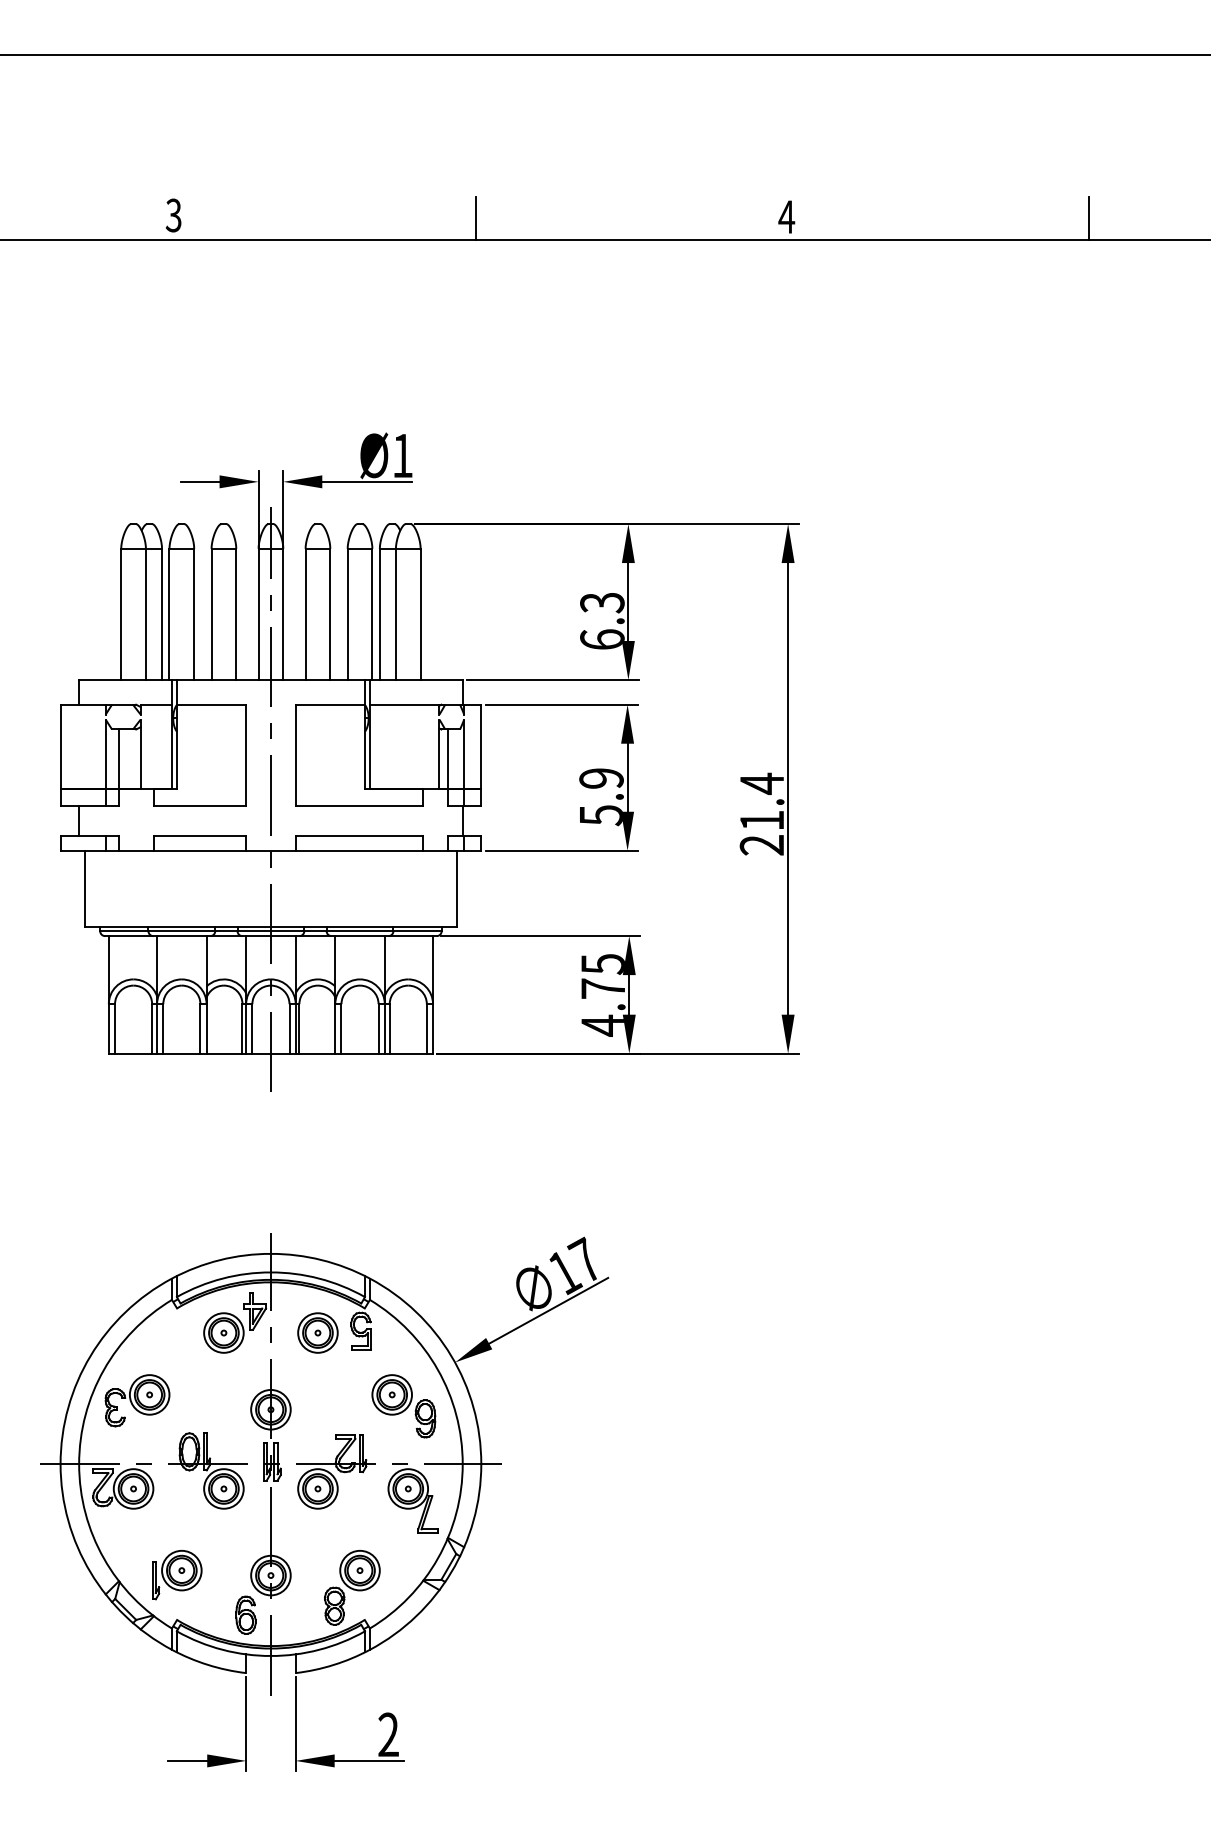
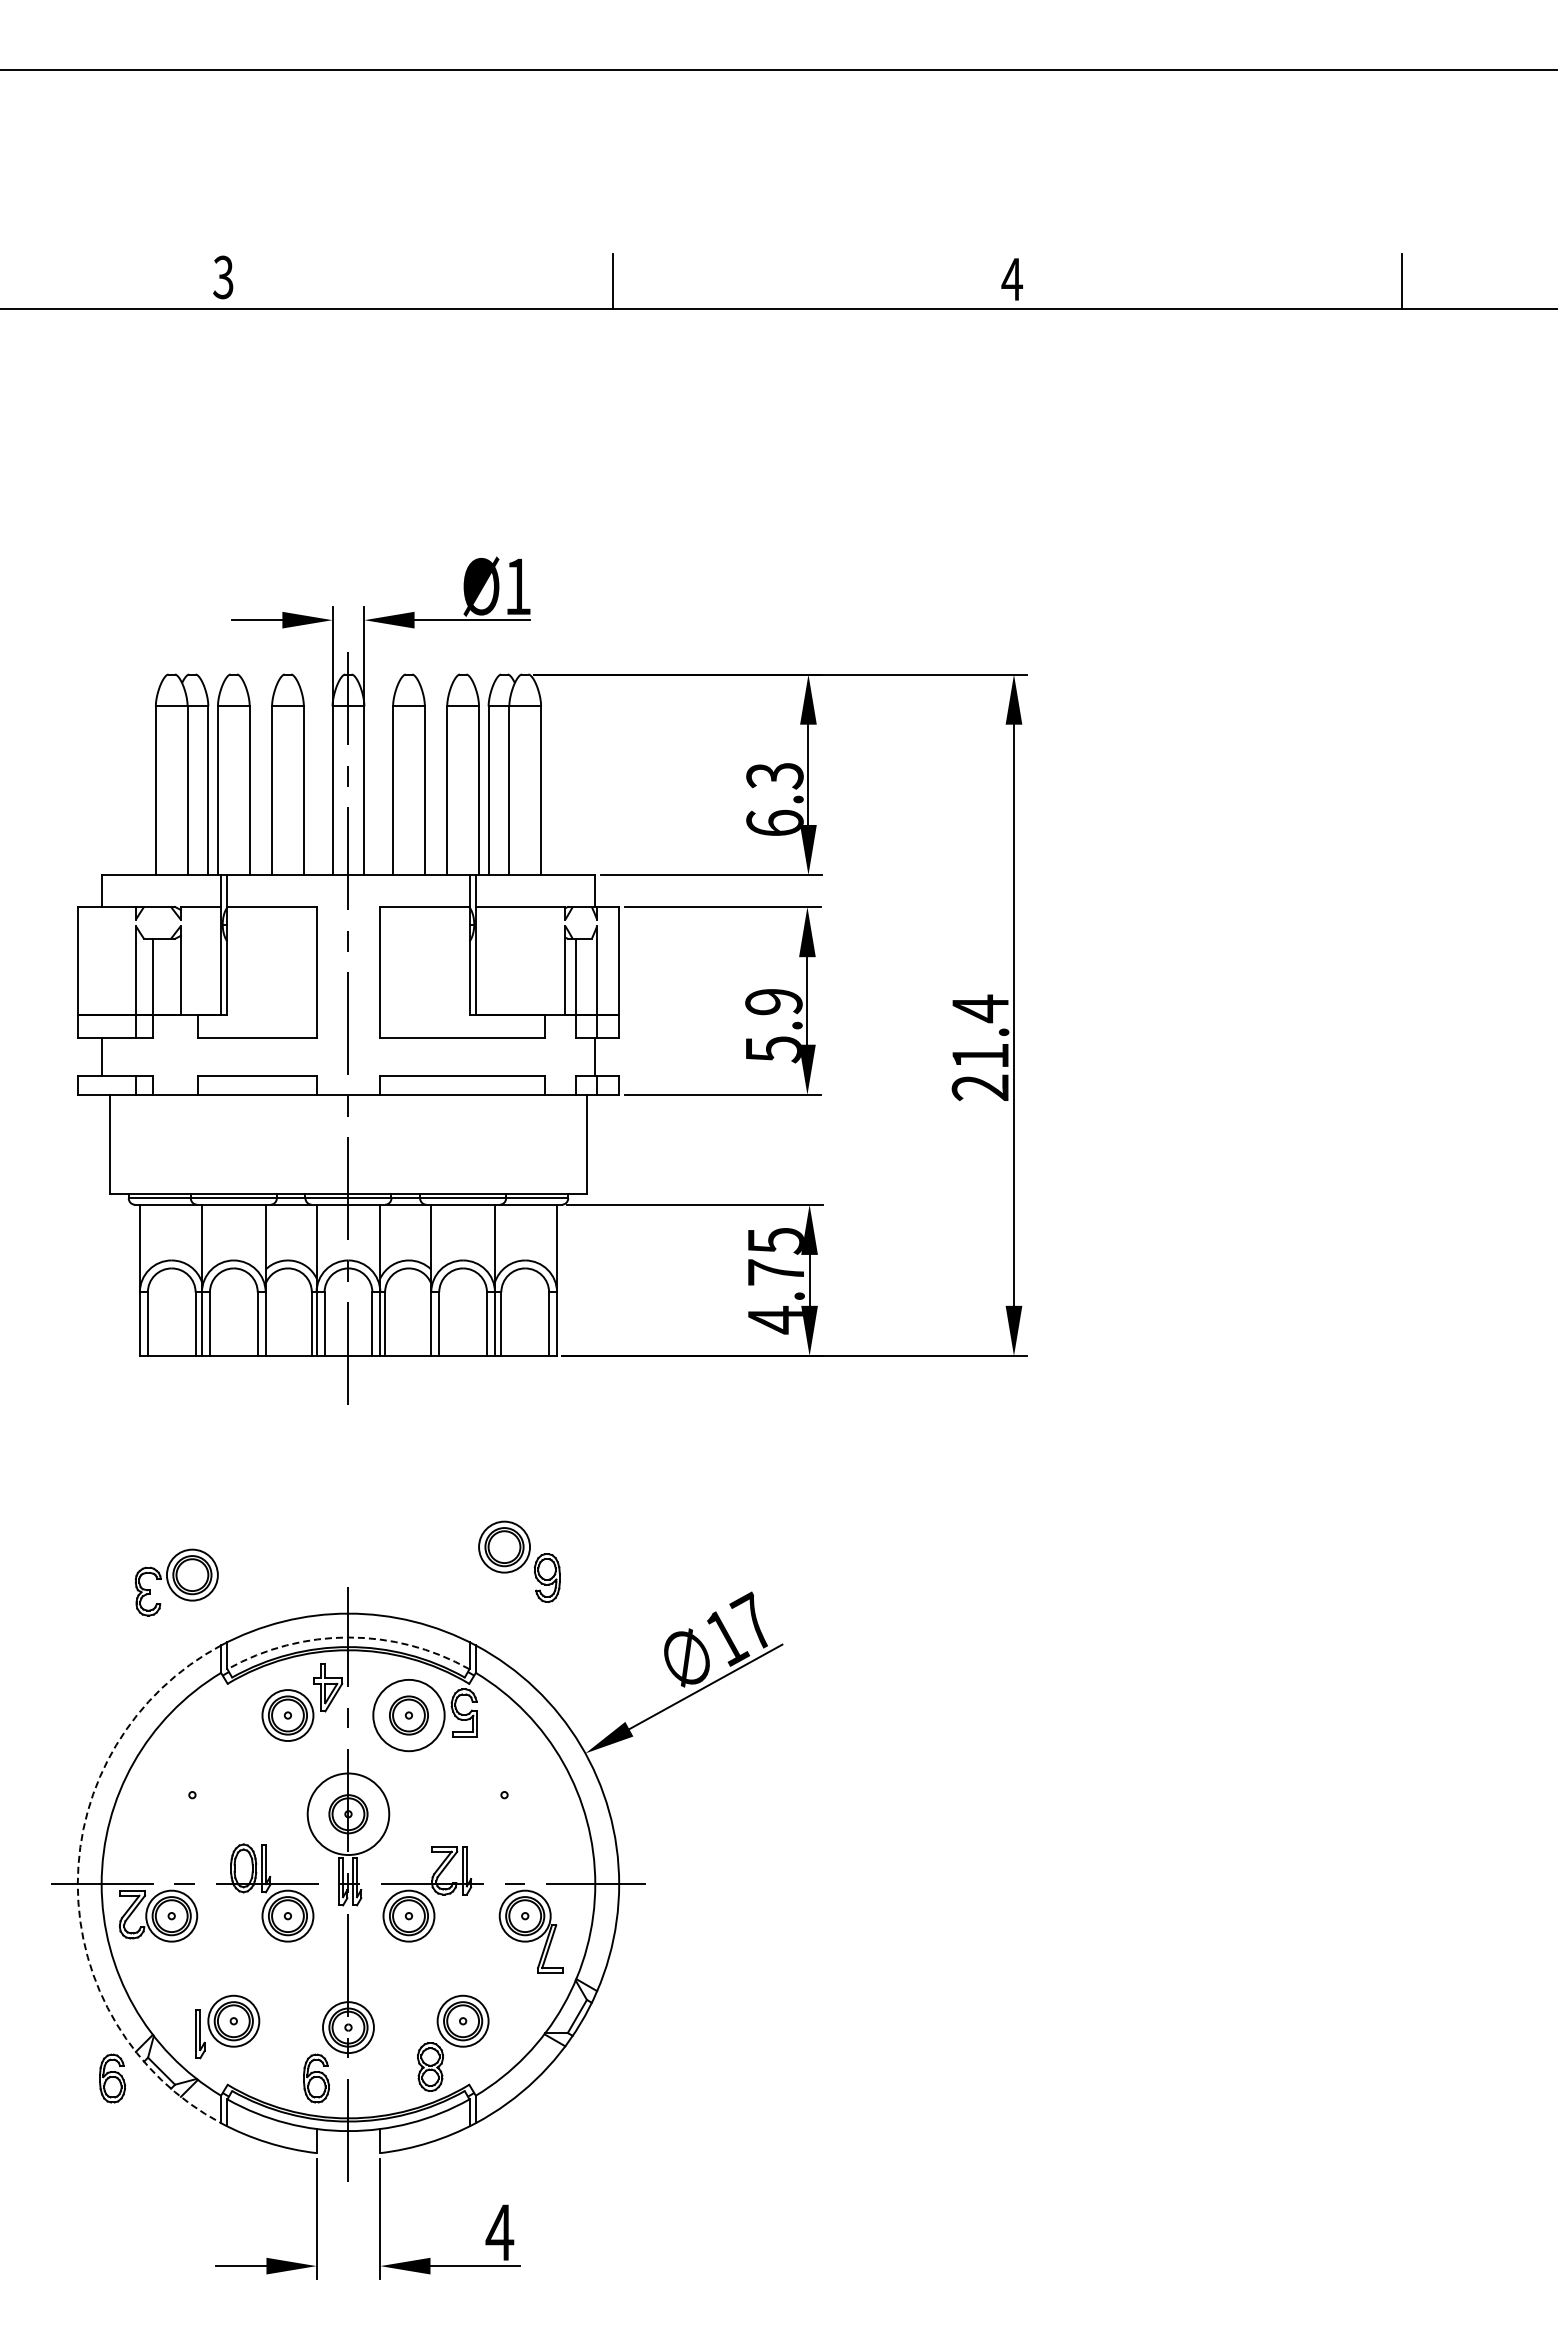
arc: (270, 1272) -> (348, 1637), solid -> dashed
circle: (317, 1333) -> (408, 1715), size x1.4
part: (137, 1400) -> (176, 1582), moved
part: (403, 1406) -> (519, 1561), moved
circle: (270, 1409) -> (348, 1813), size x1.6
arc: (60, 1464) -> (77, 1884), solid -> dashed
part: (87, 1615) -> (112, 2078), added
text: (388, 1734) -> (499, 2231), 2 -> 4

